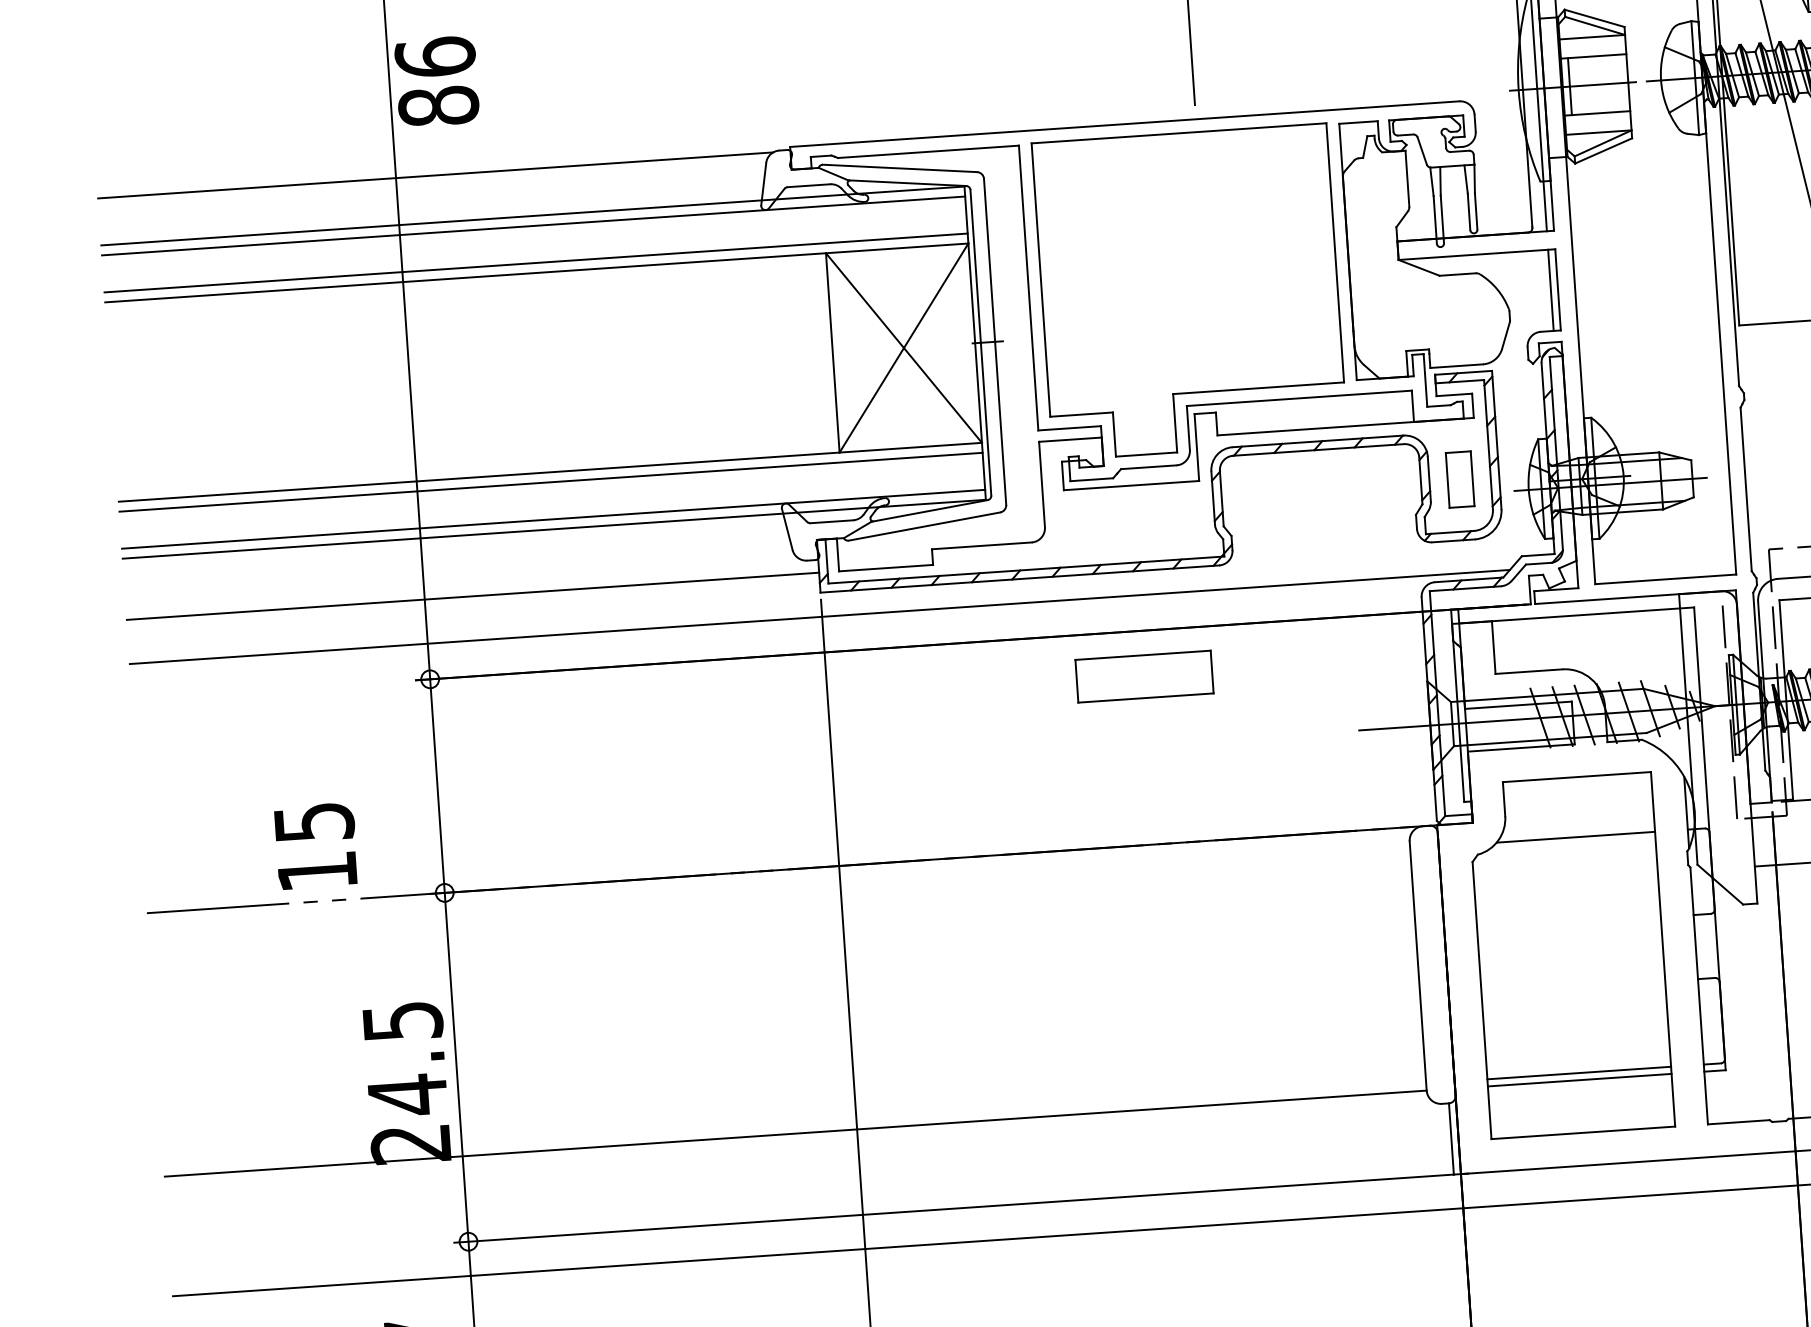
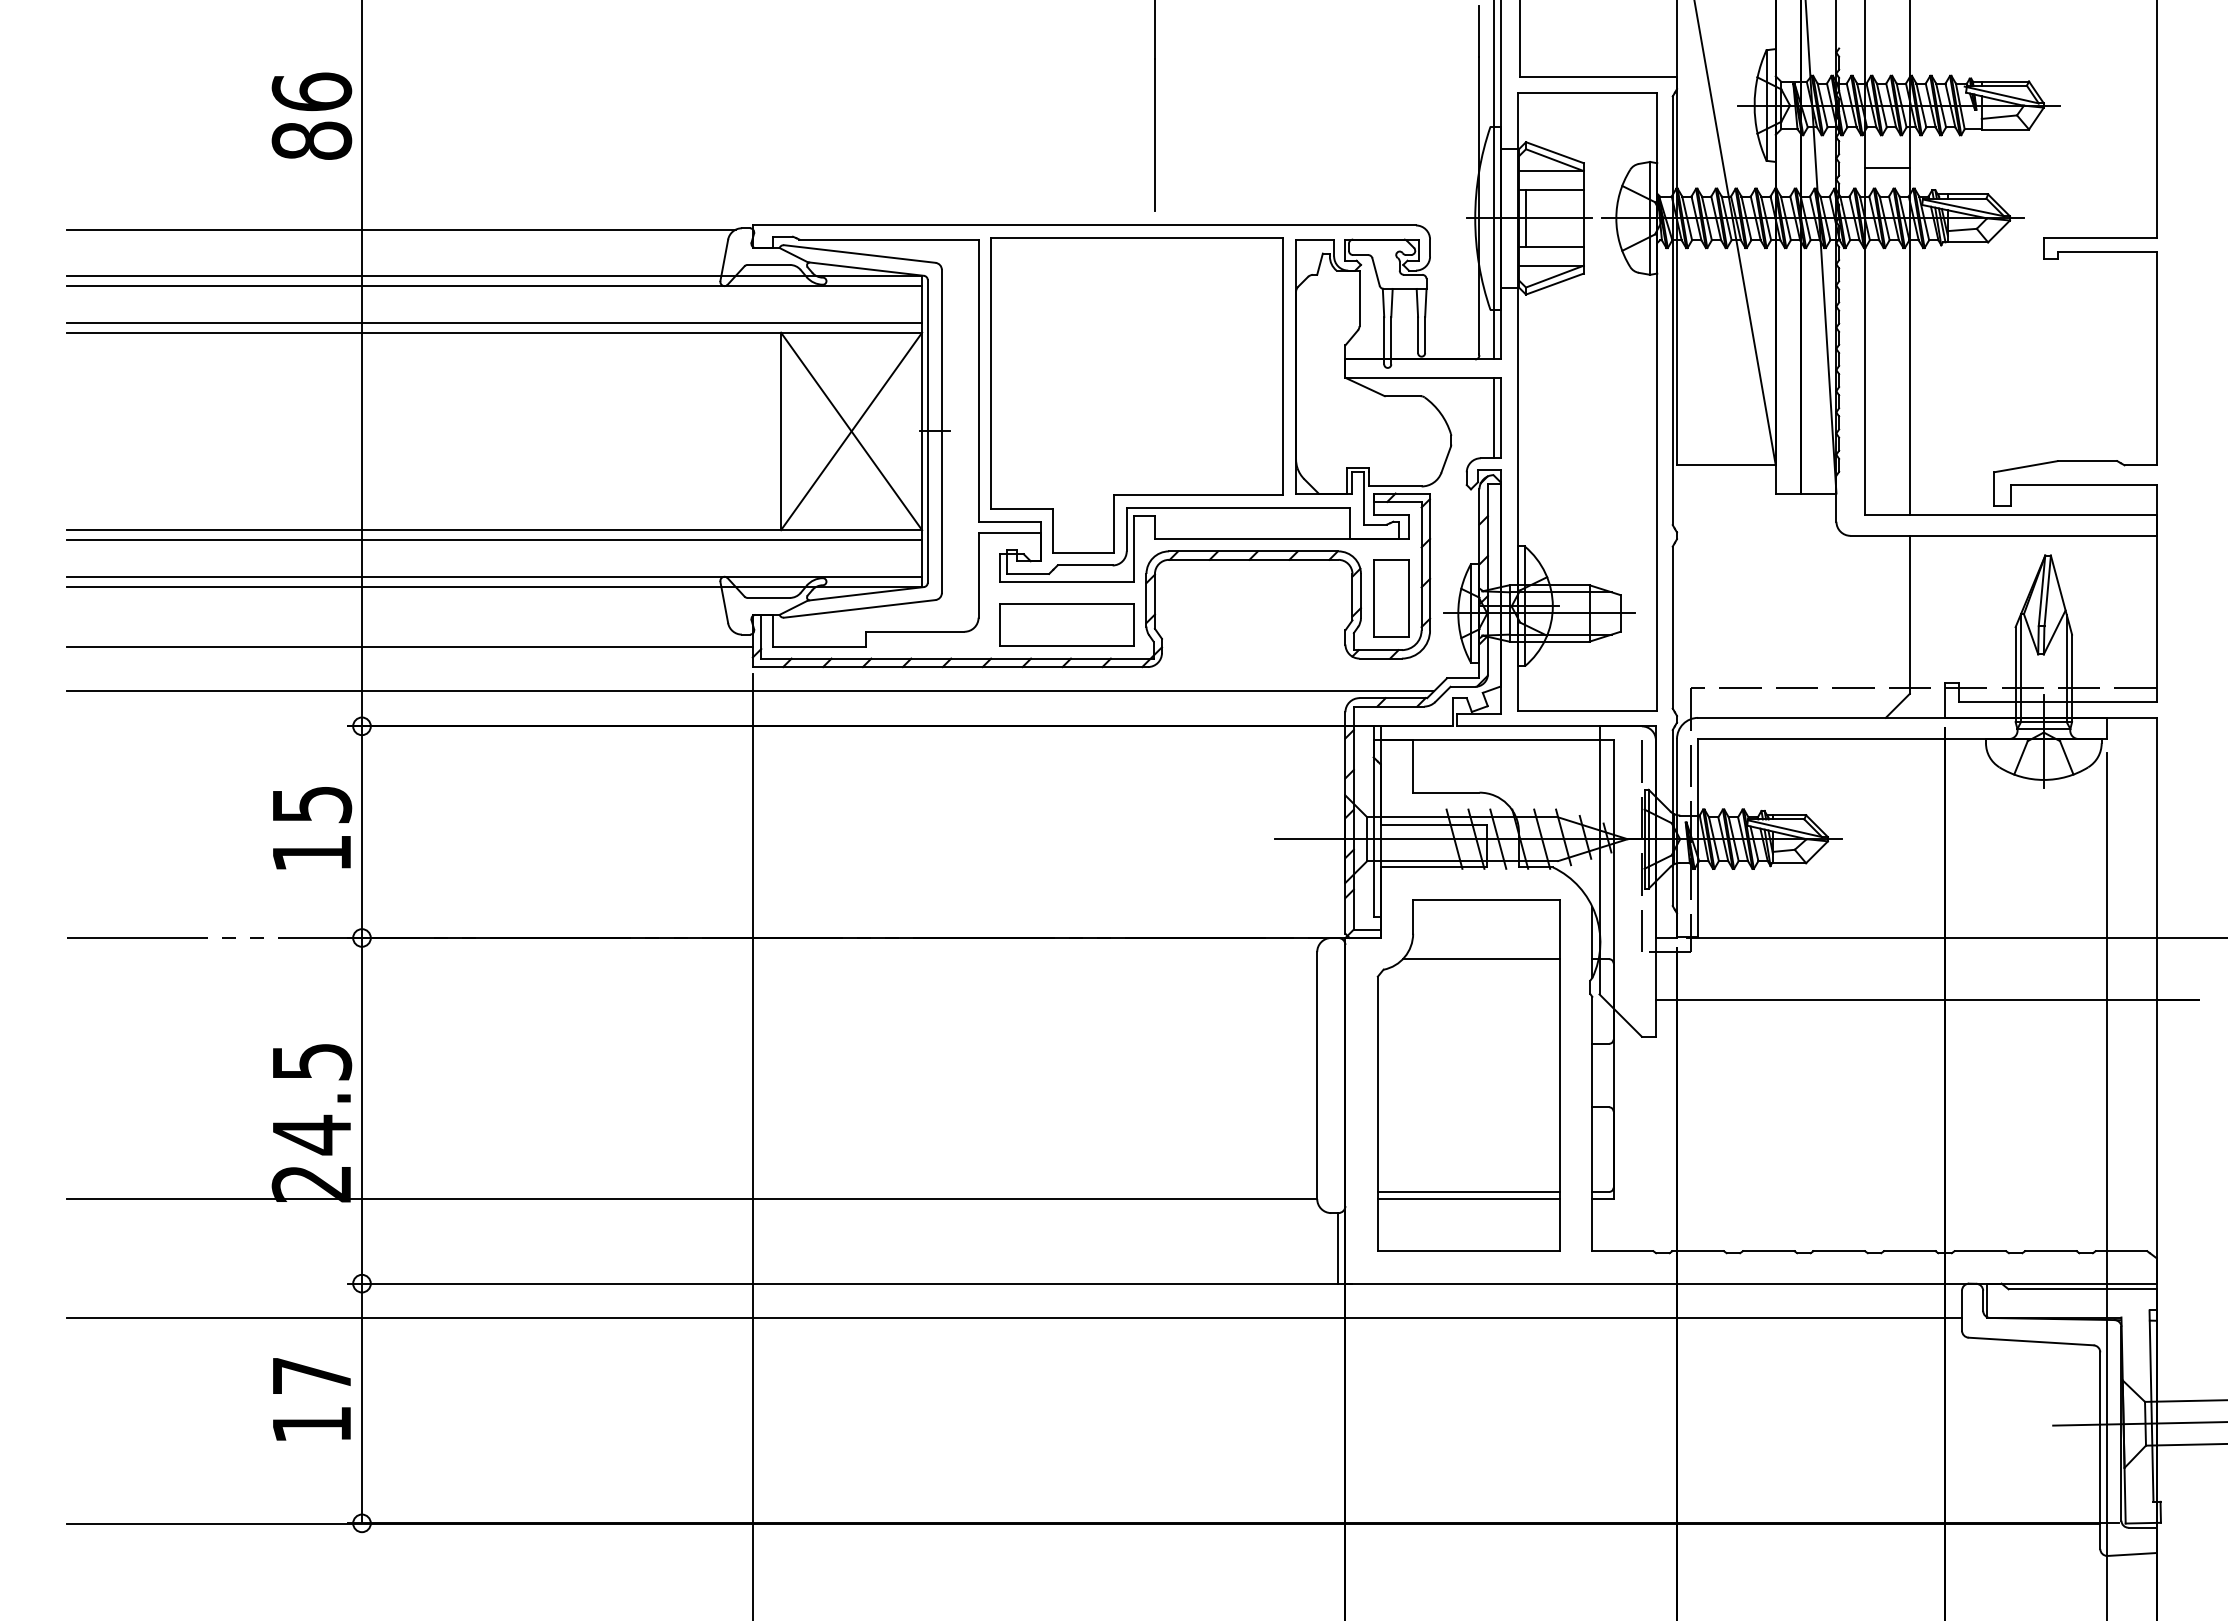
text: (436, 80) -> (311, 115), moved
part: (1460, 479) -> (1391, 598), size x1.43
part: (1144, 676) -> (1066, 624), moved
text: (316, 846) -> (312, 828), moved

